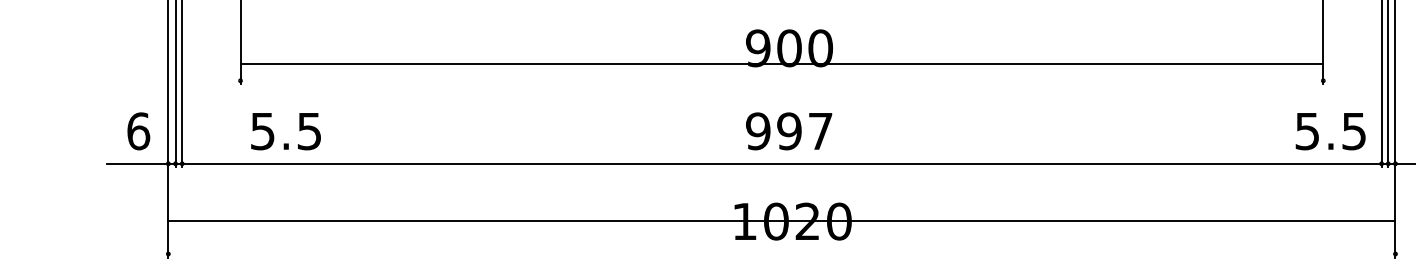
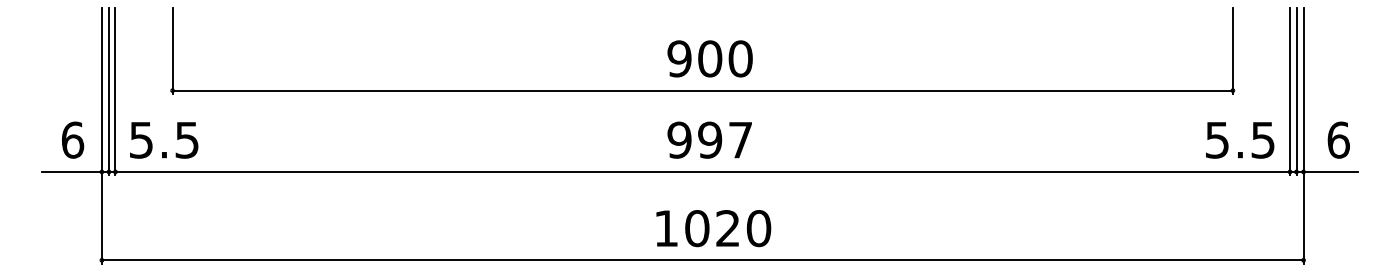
line: (781, 64) -> (702, 90), moved
text: (286, 131) -> (164, 140), moved
line: (781, 221) -> (702, 260), moved

